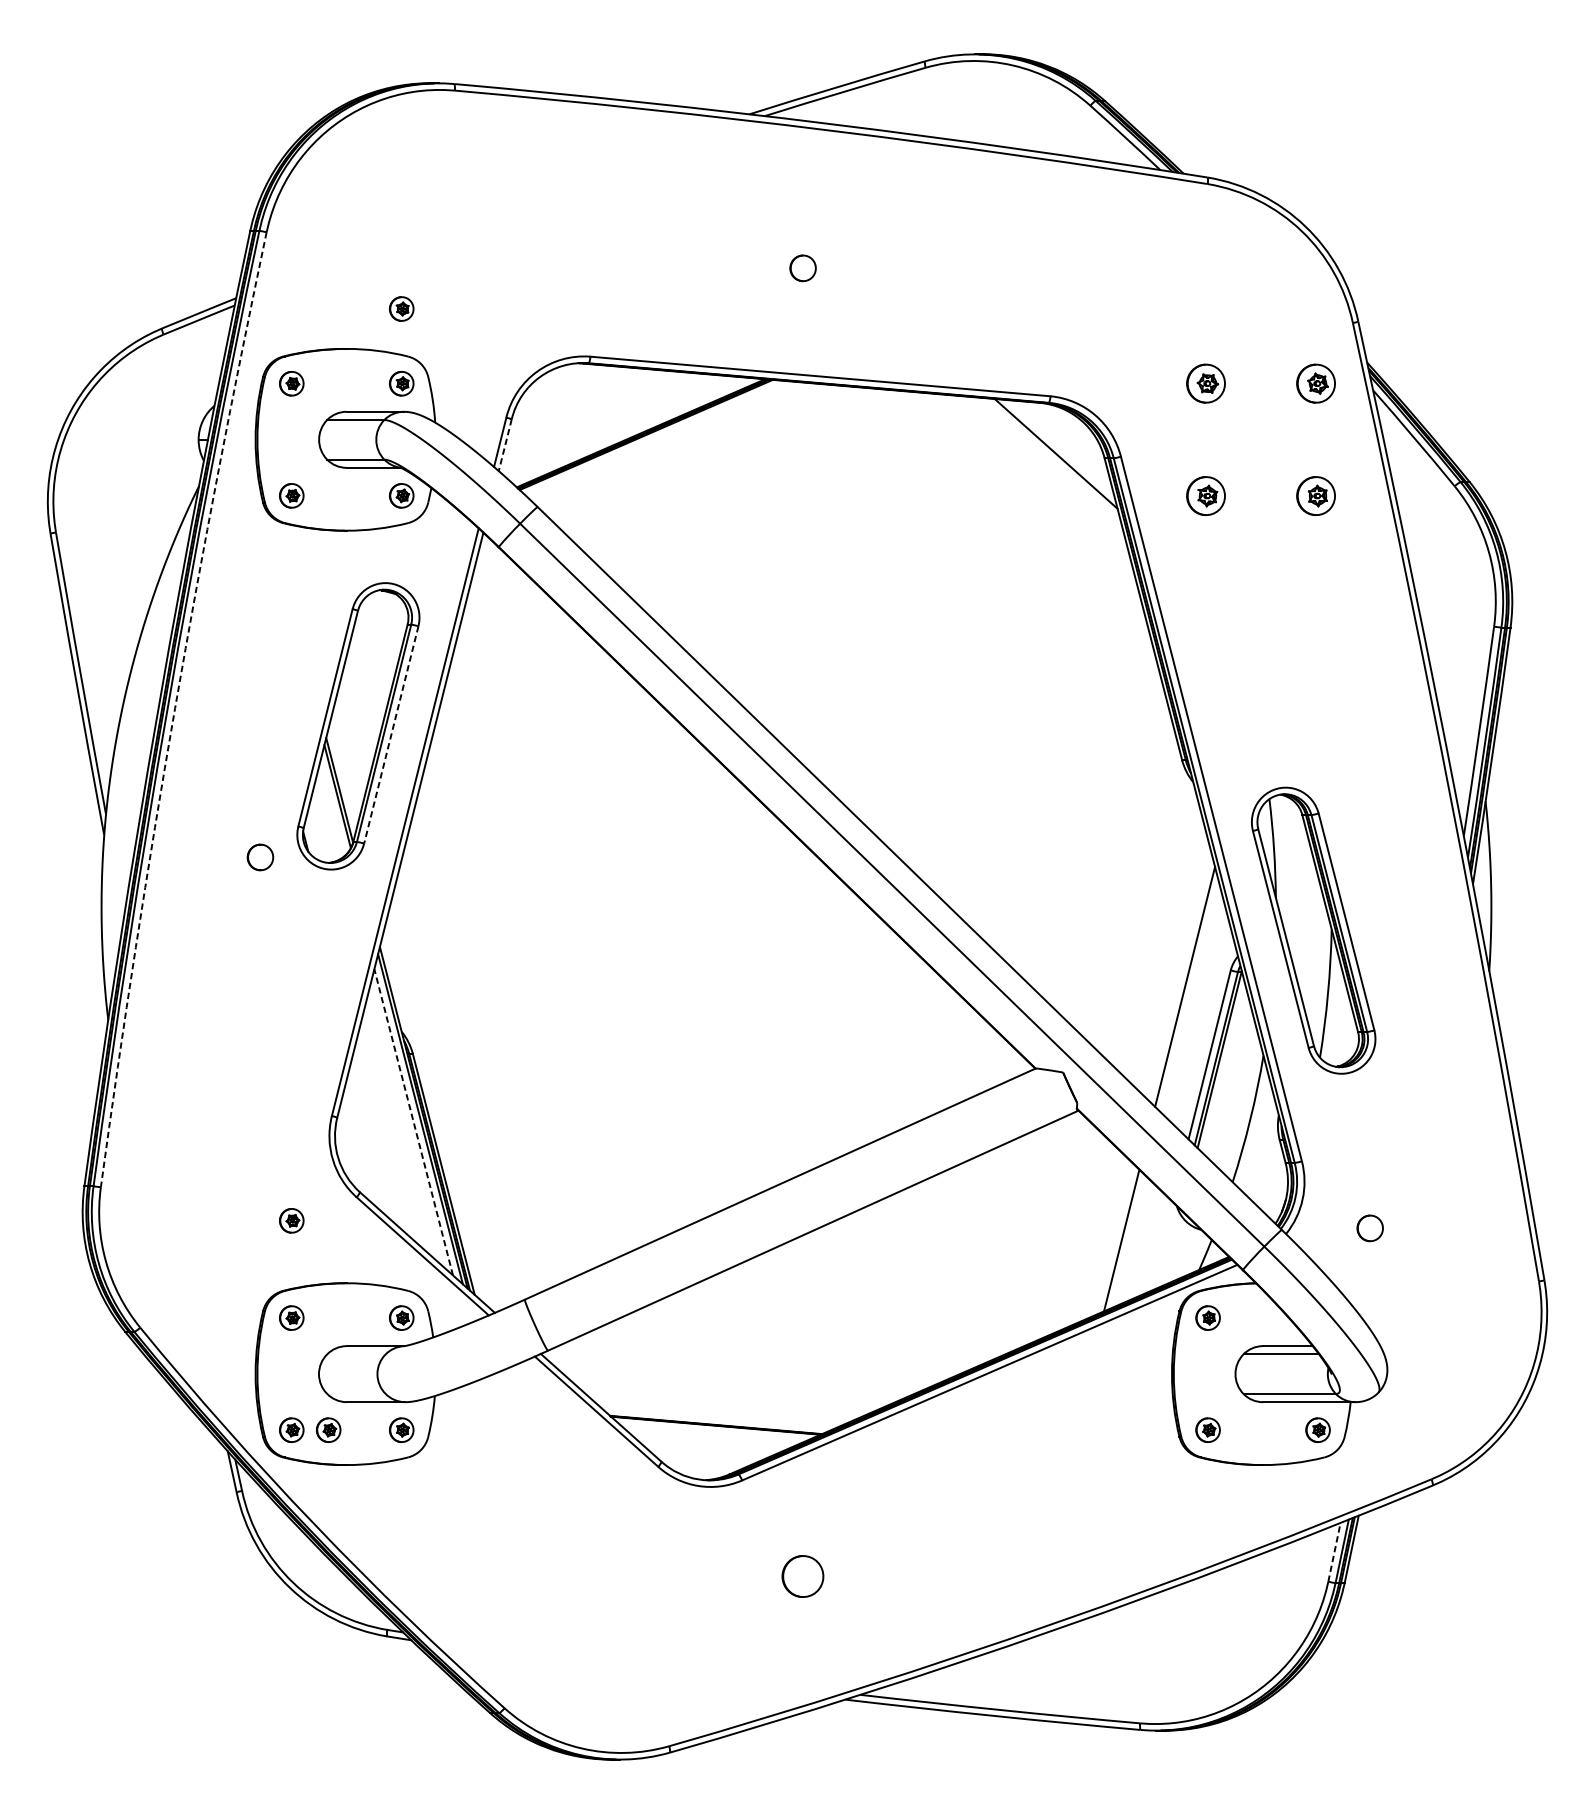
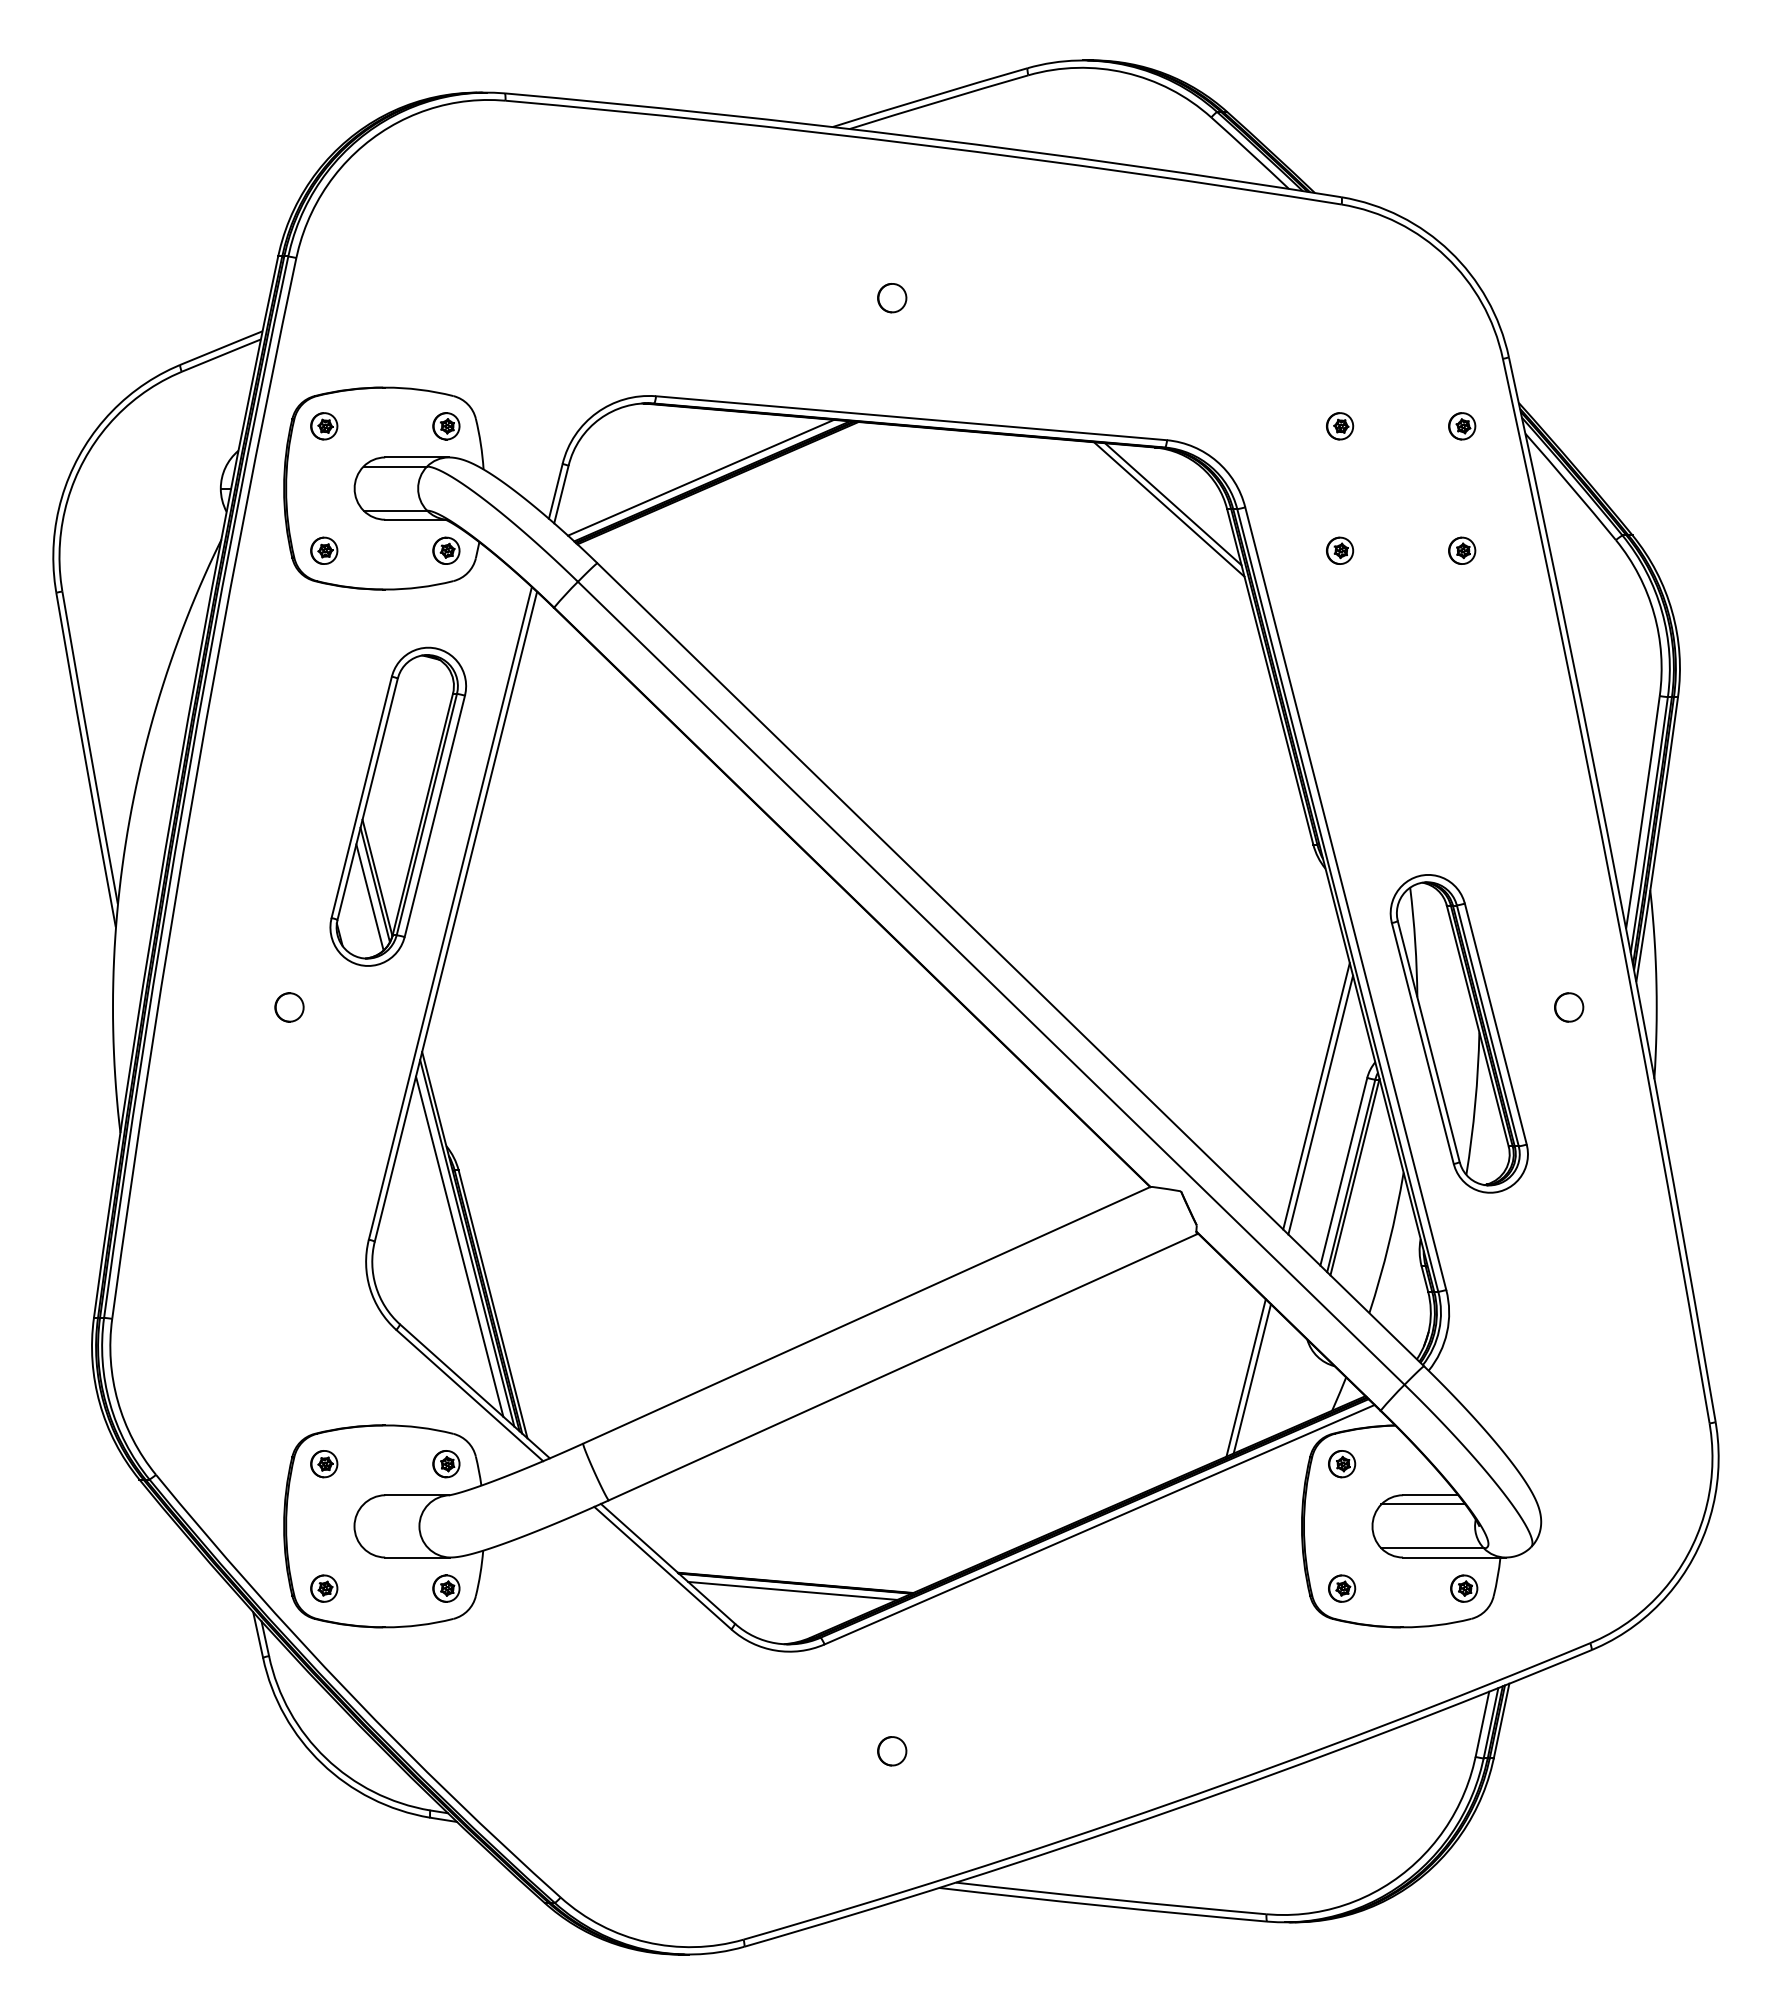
part: (401, 309) -> (446, 343), removed
part: (1206, 383) -> (1340, 426), size x0.62
part: (1316, 383) -> (1462, 426), size x0.62
line: (631, 429) -> (701, 477), added
line: (505, 445) -> (561, 494), dashed -> solid
line: (1052, 458) -> (1169, 509), added
part: (1206, 495) -> (1340, 550), size x0.62
part: (1316, 495) -> (1462, 550), size x0.62
arc: (174, 708) -> (194, 786), dashed -> solid
line: (391, 735) -> (434, 816), dashed -> solid
line: (332, 807) -> (369, 897), added
part: (260, 857) -> (289, 1007), moved
line: (1188, 994) -> (1320, 1104), added
line: (413, 1122) -> (459, 1246), dashed -> solid
part: (291, 1221) -> (324, 1356), removed
part: (1370, 1228) -> (1569, 1007), moved
line: (1126, 1241) -> (1251, 1378), added
part: (328, 1430) -> (365, 1588), removed
line: (713, 1431) -> (792, 1590), added
line: (1334, 1551) -> (1482, 1723), dashed -> solid
part: (803, 1576) -> (892, 1751), size x0.62

